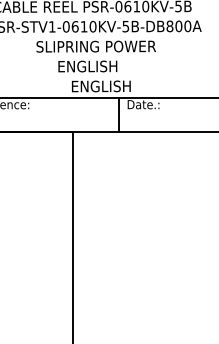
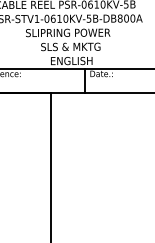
text: (100, 66) -> (71, 46), ENGLISH -> SLS & MKTG

